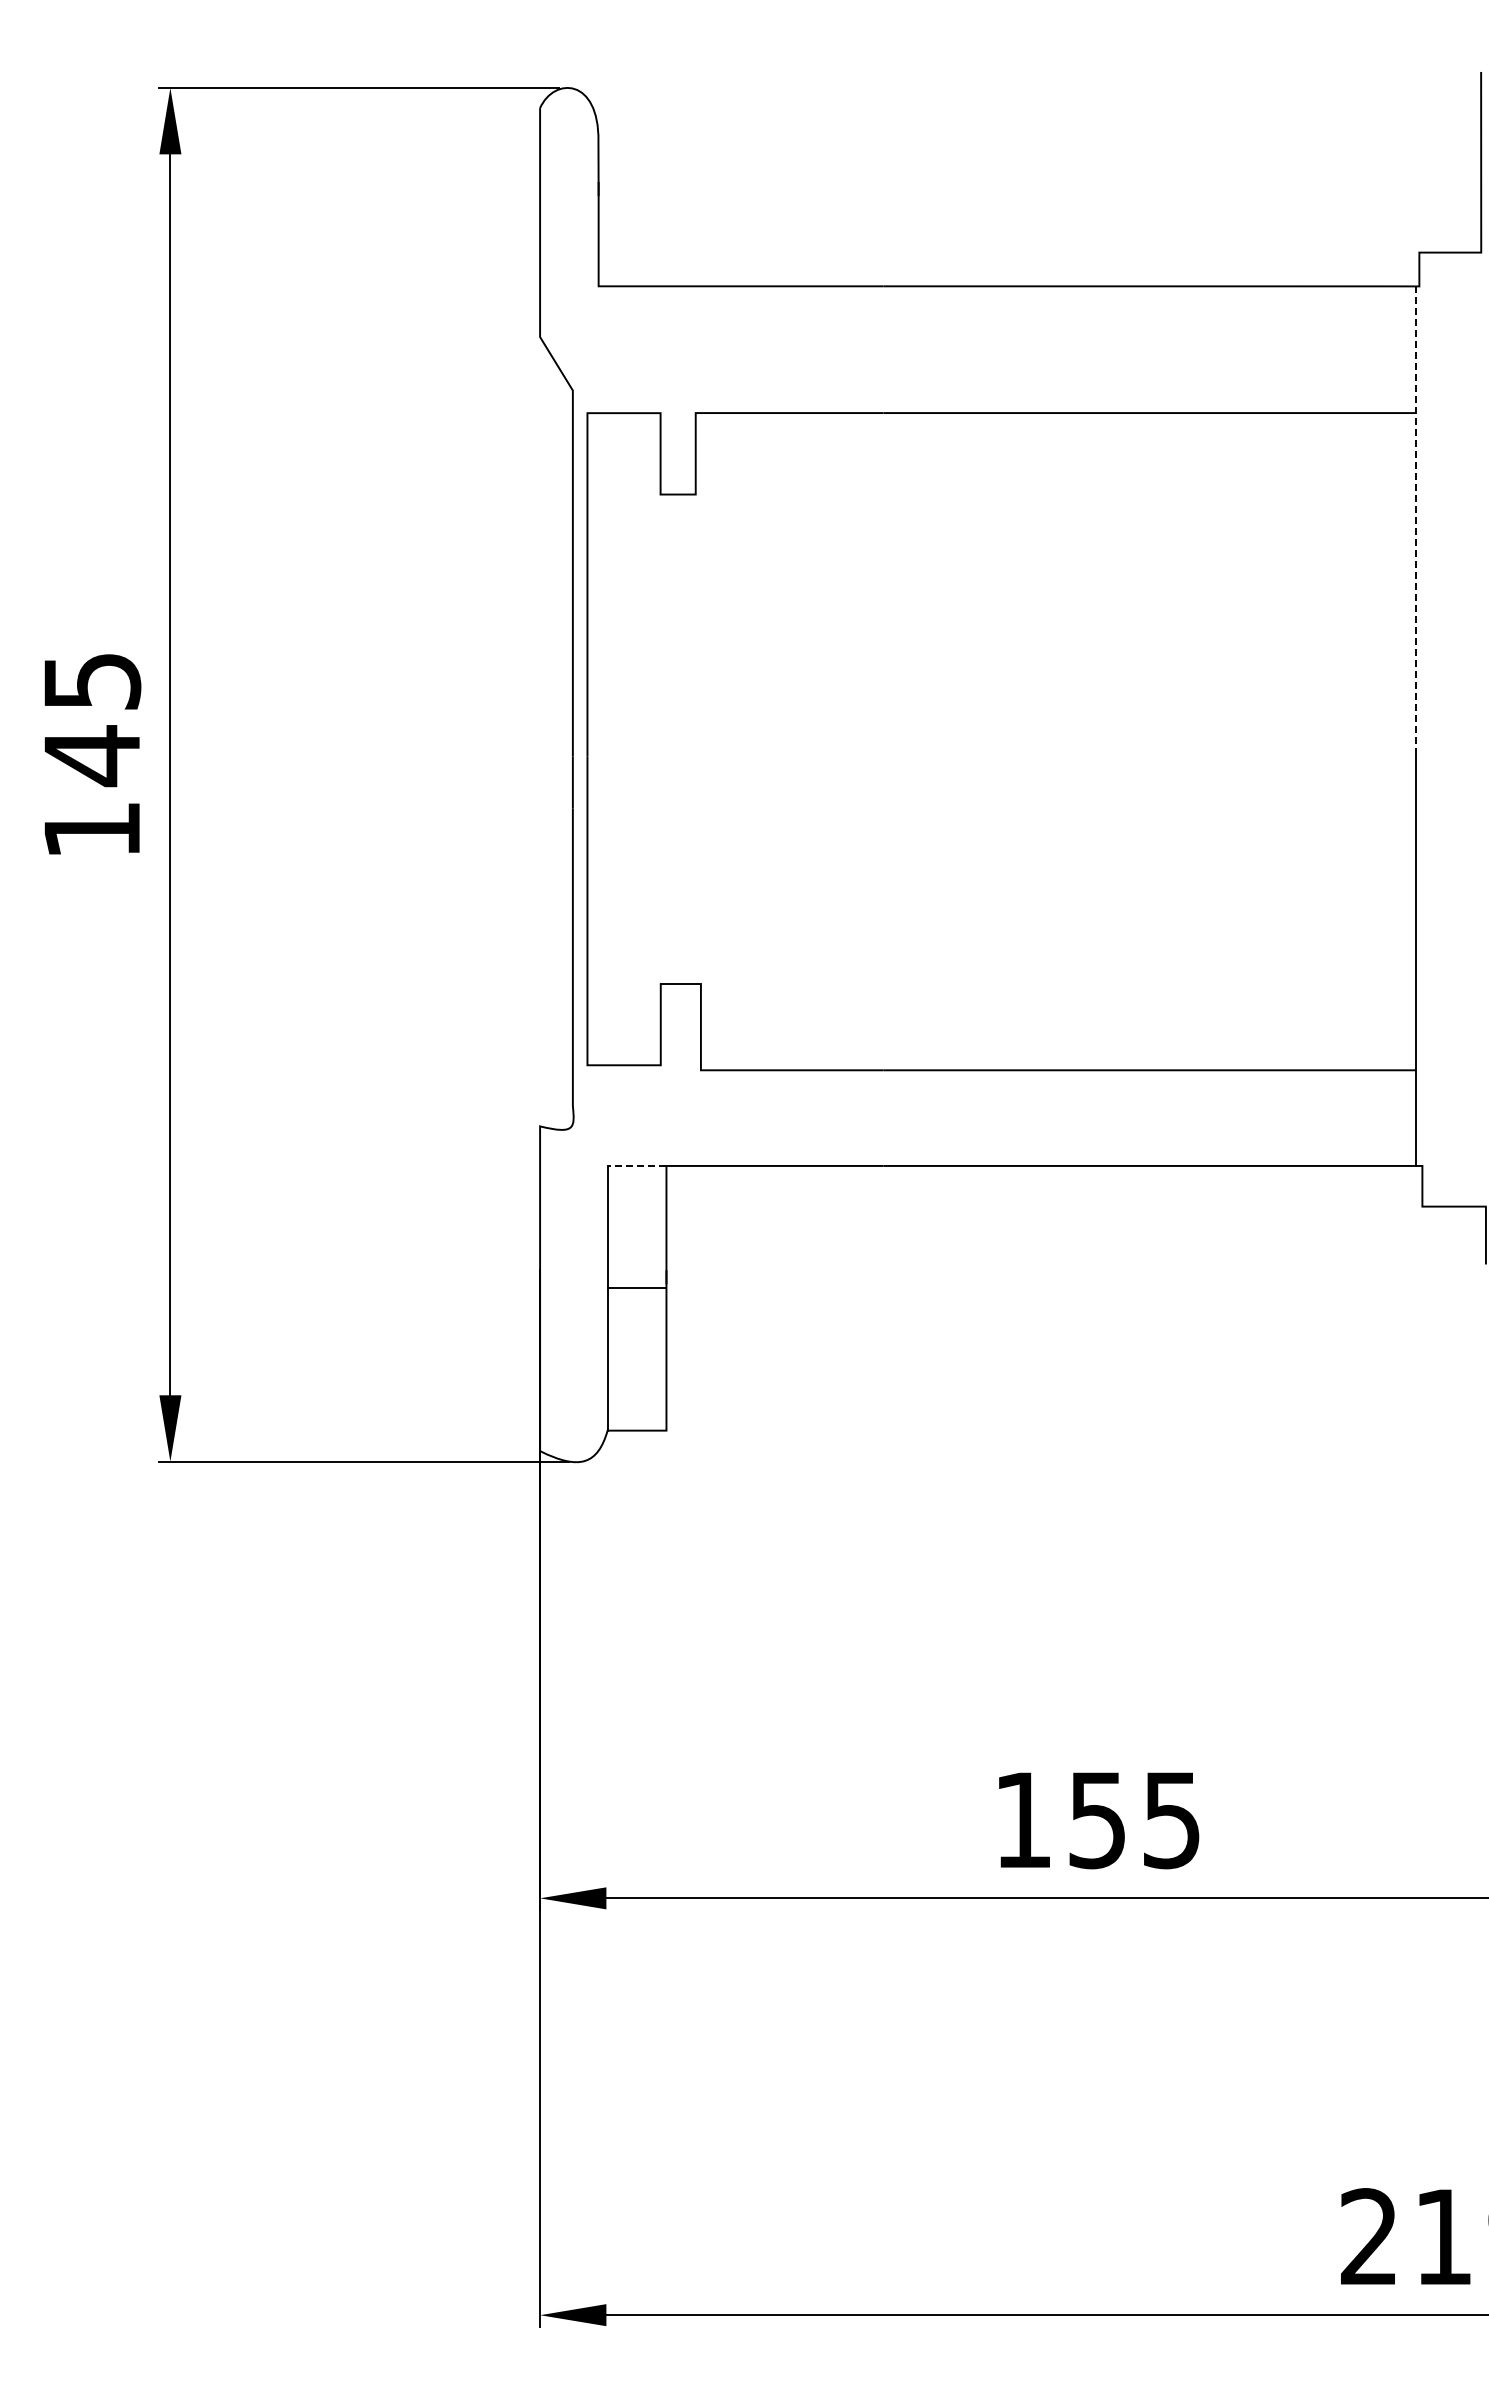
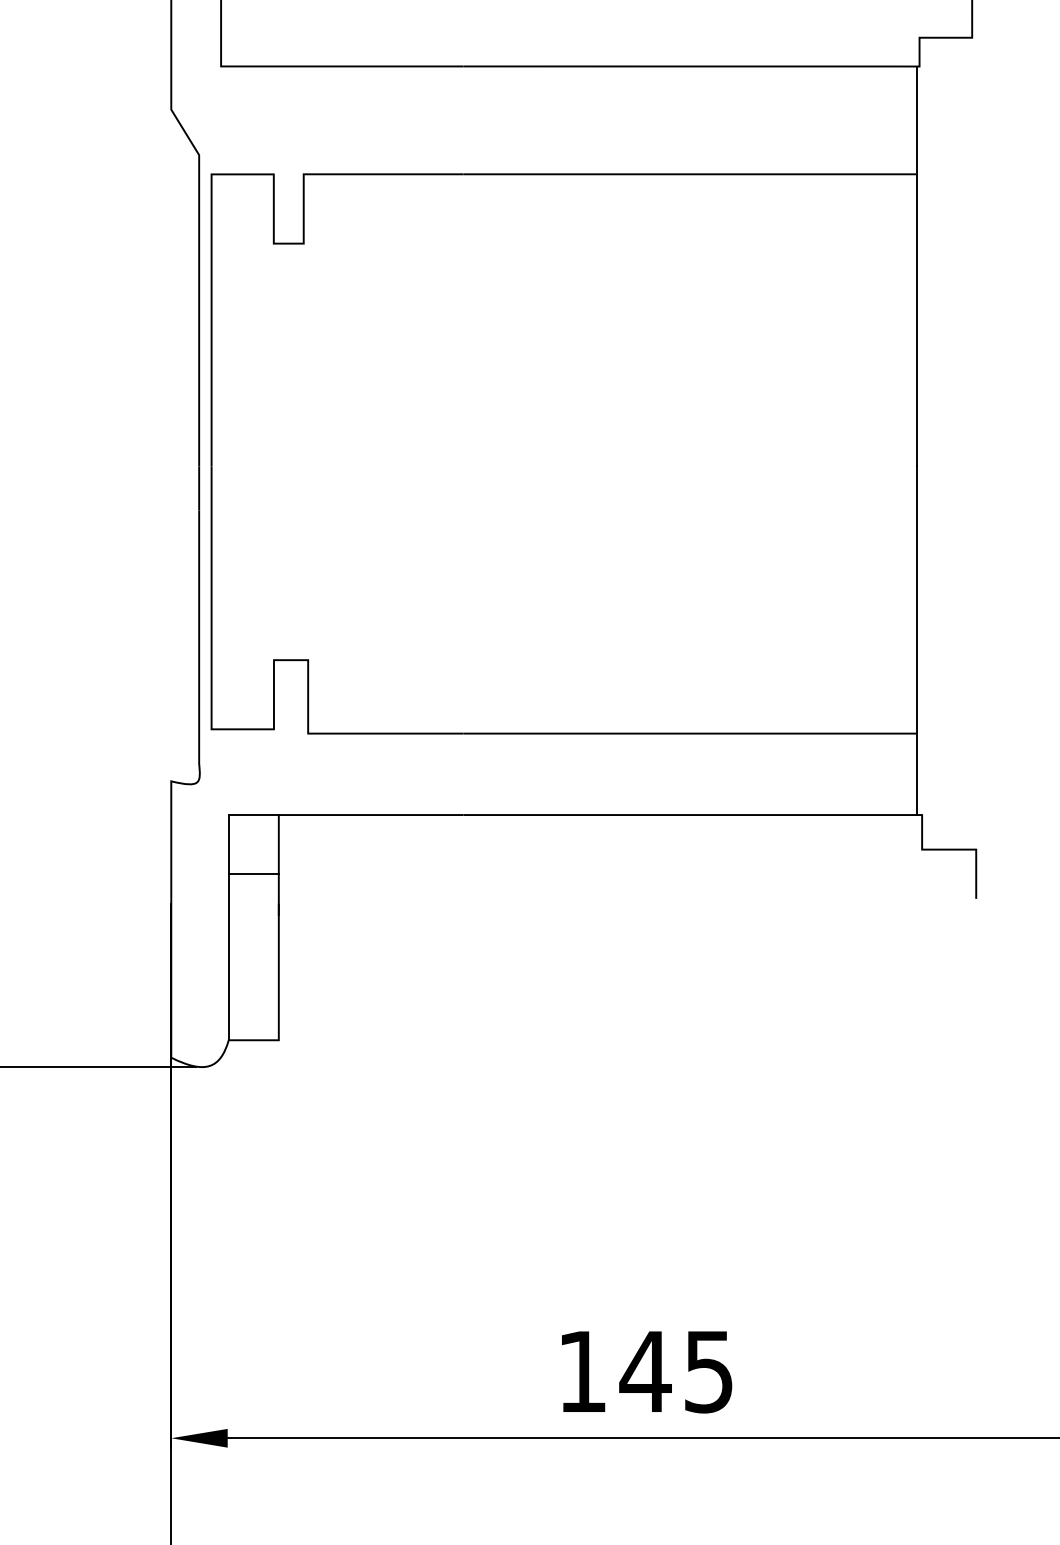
line: (1415, 521) -> (916, 266), dashed -> solid
line: (636, 1166) -> (253, 815), dashed -> solid
line: (636, 1287) -> (253, 873), moved
text: (1097, 1820) -> (645, 1372), 155 -> 145

